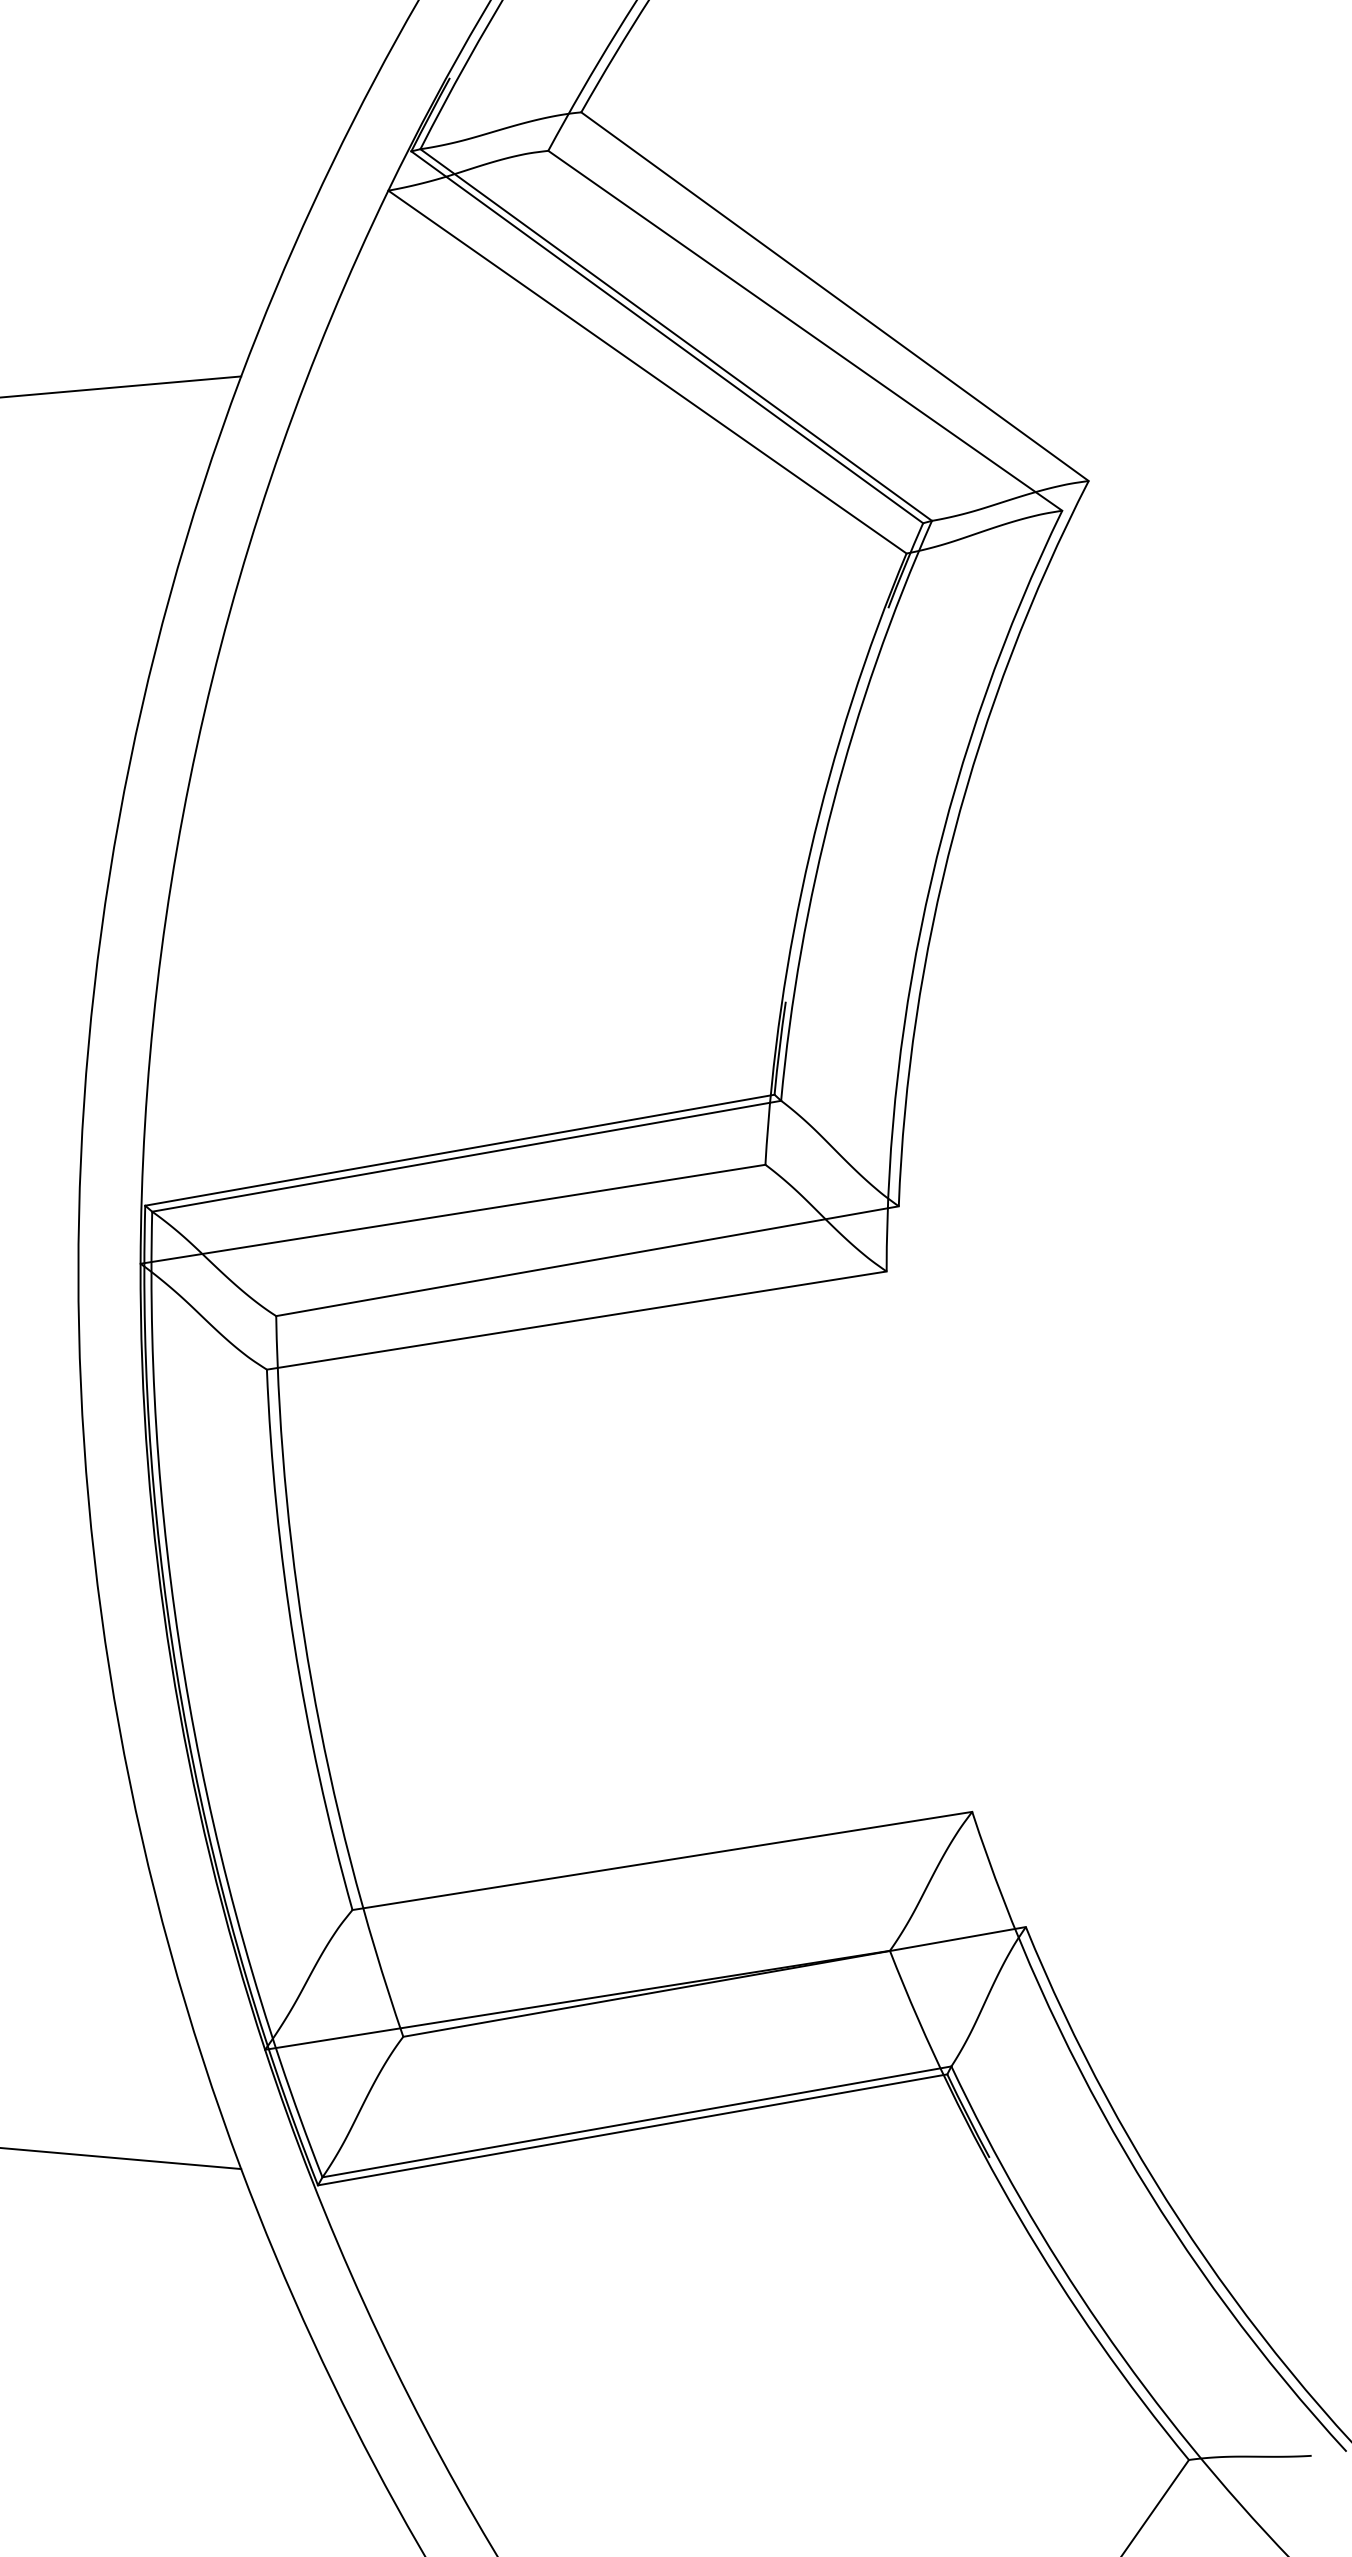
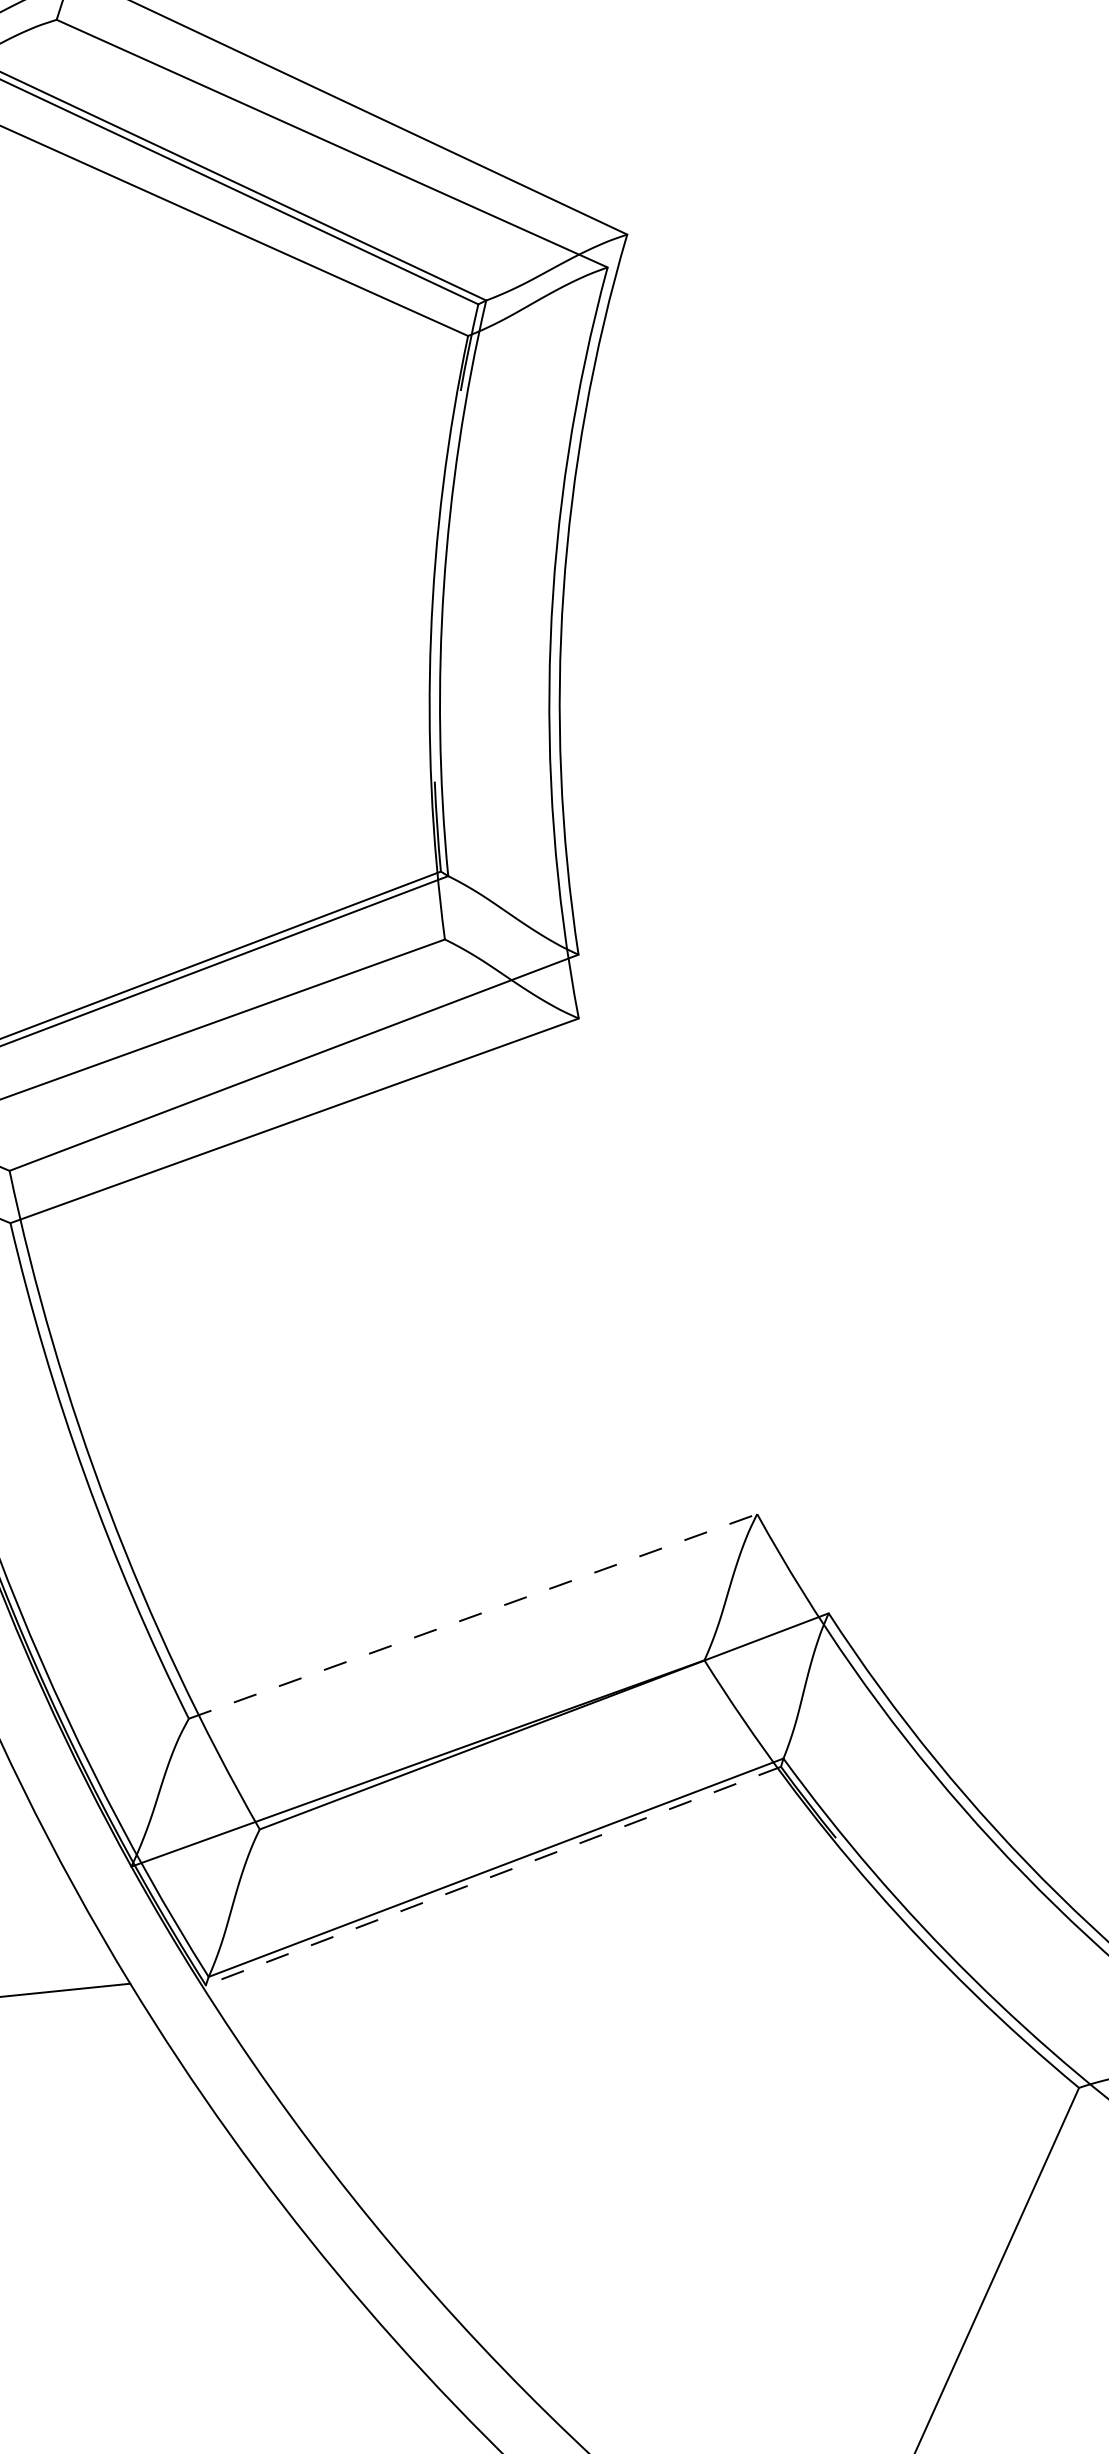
line: (662, 1860) -> (473, 1615), solid -> dashed
line: (632, 2129) -> (493, 1875), solid -> dashed

